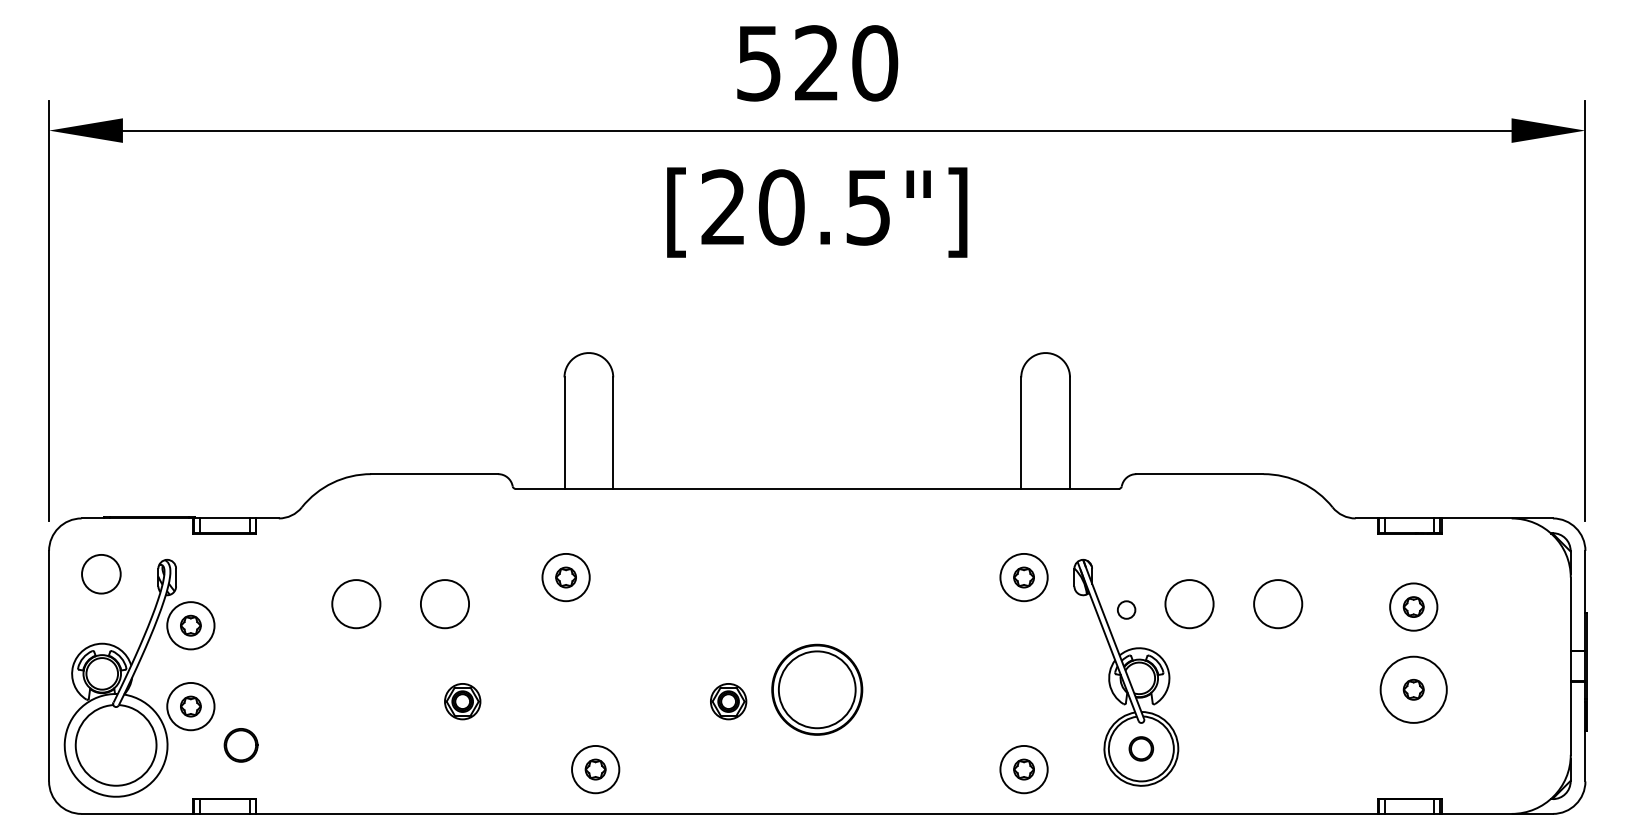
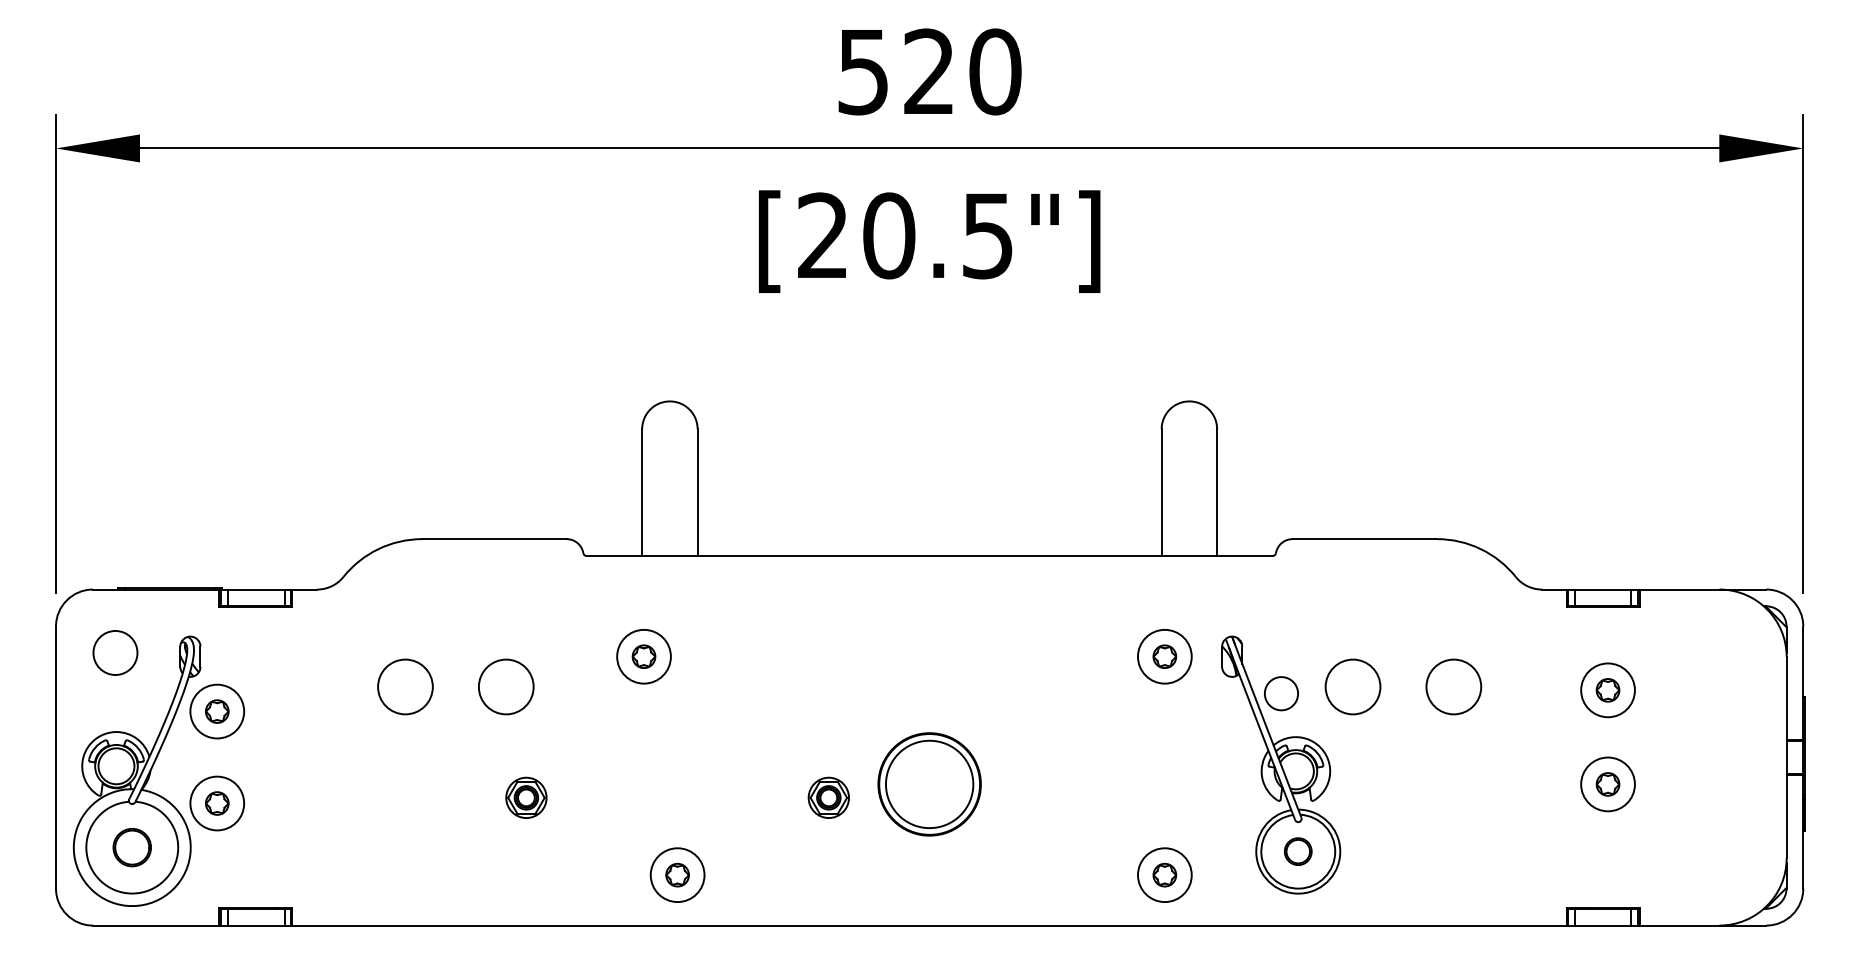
circle: (1126, 609) -> (1281, 693), size x1.67
circle: (1413, 689) -> (1607, 784), size x0.71
part: (240, 745) -> (131, 847), moved

